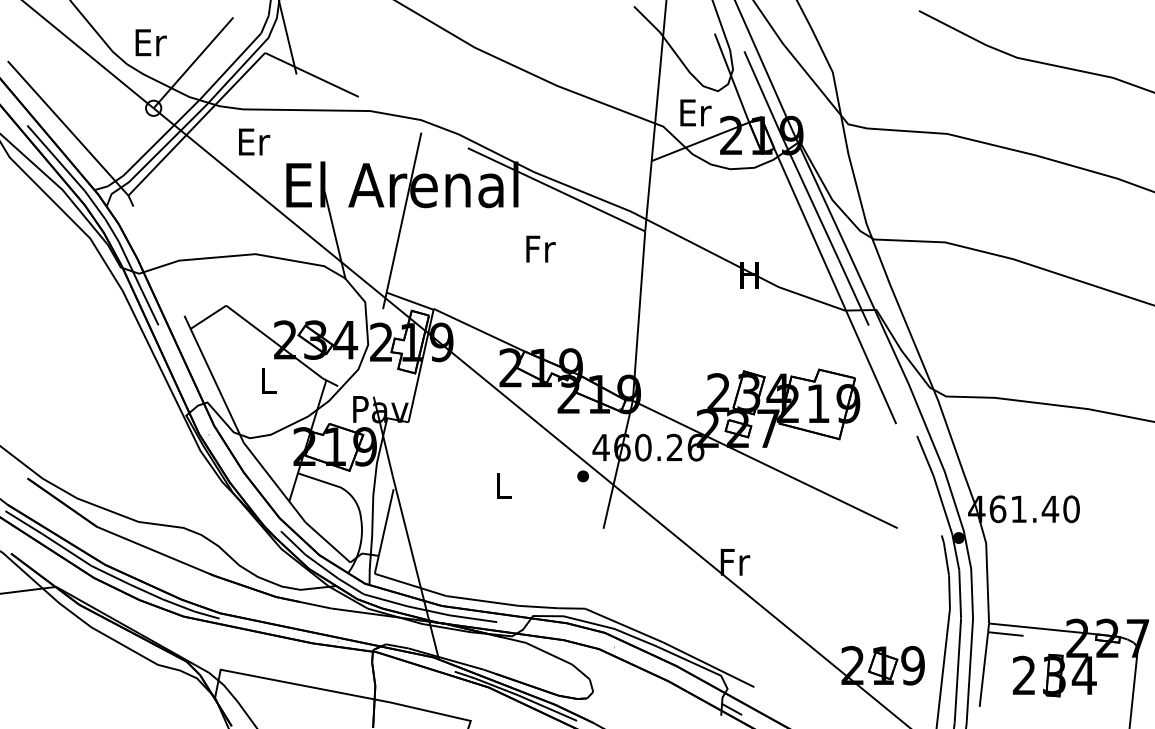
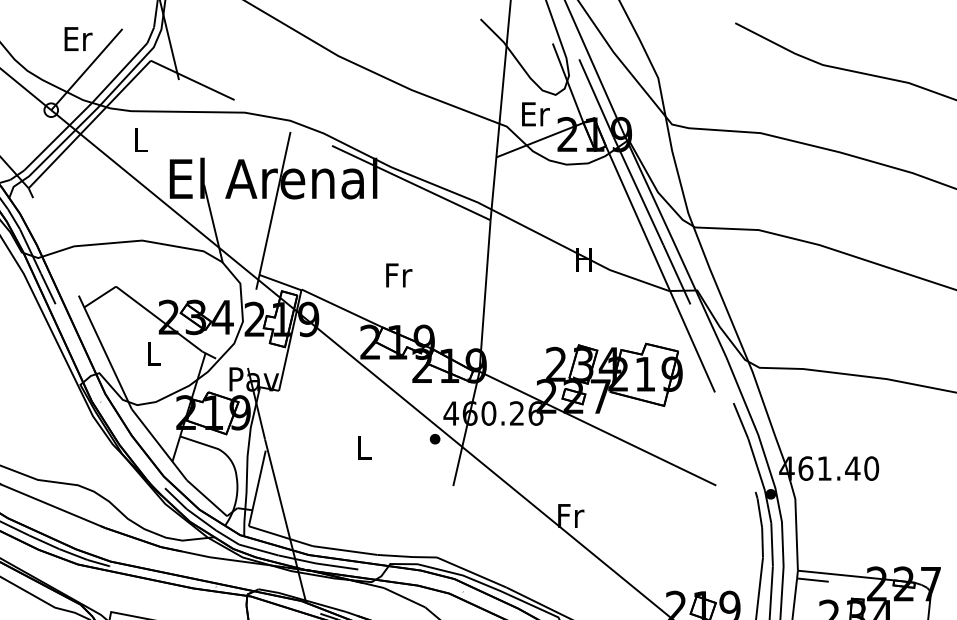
text: (150, 42) -> (77, 38), moved
text: (254, 141) -> (141, 139), Er -> L
text: (540, 248) -> (398, 274), moved

